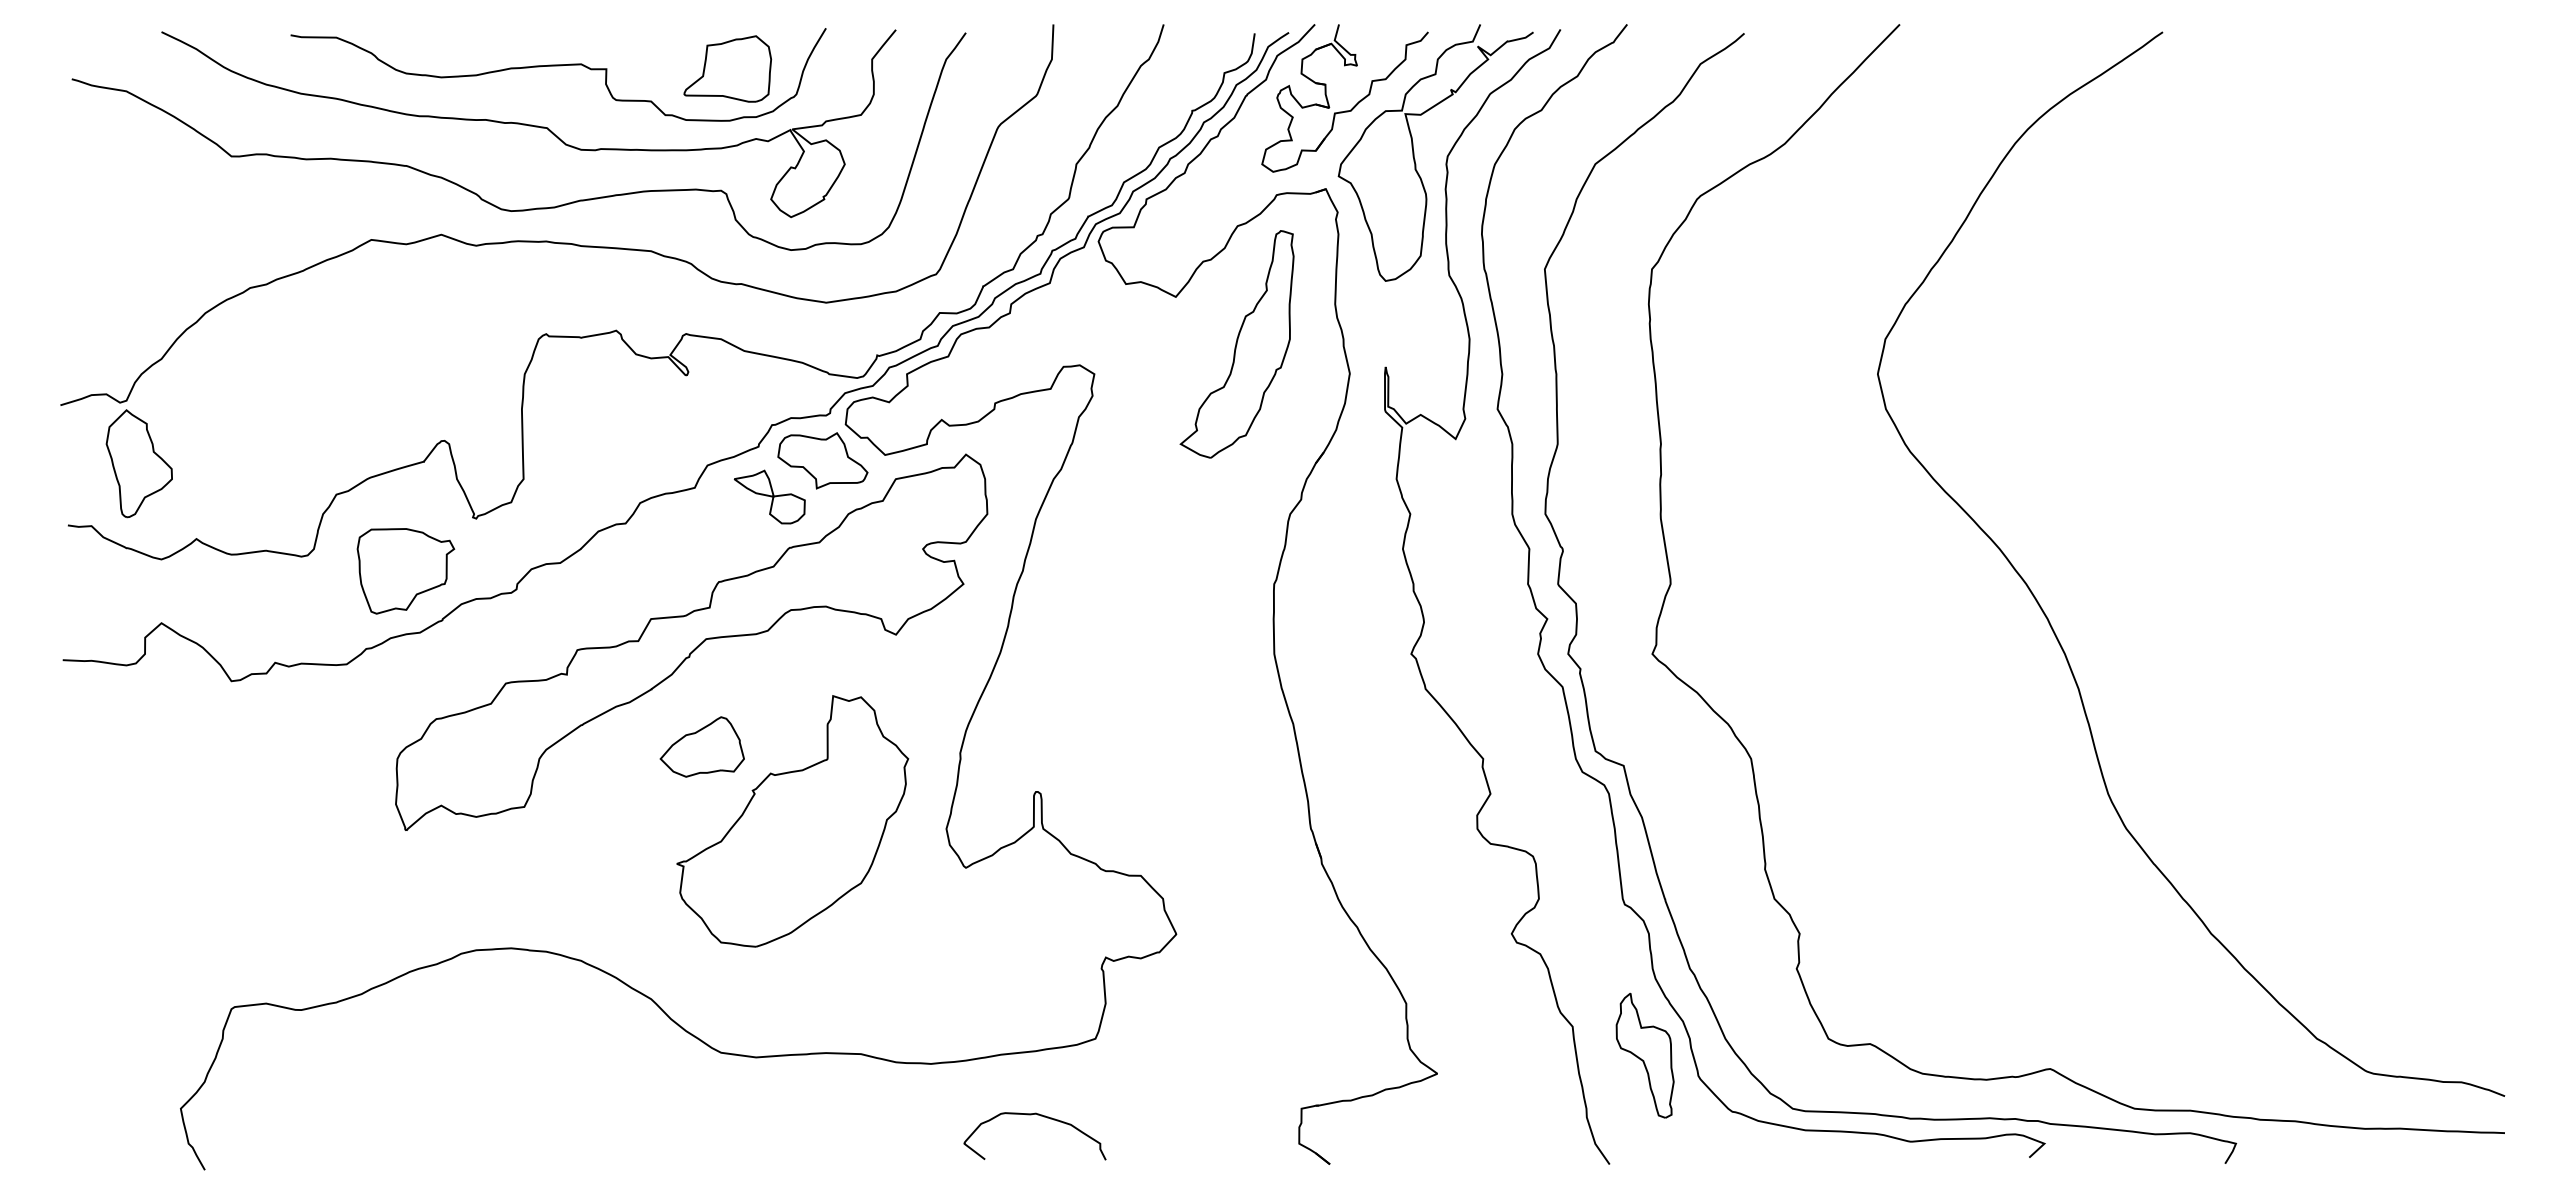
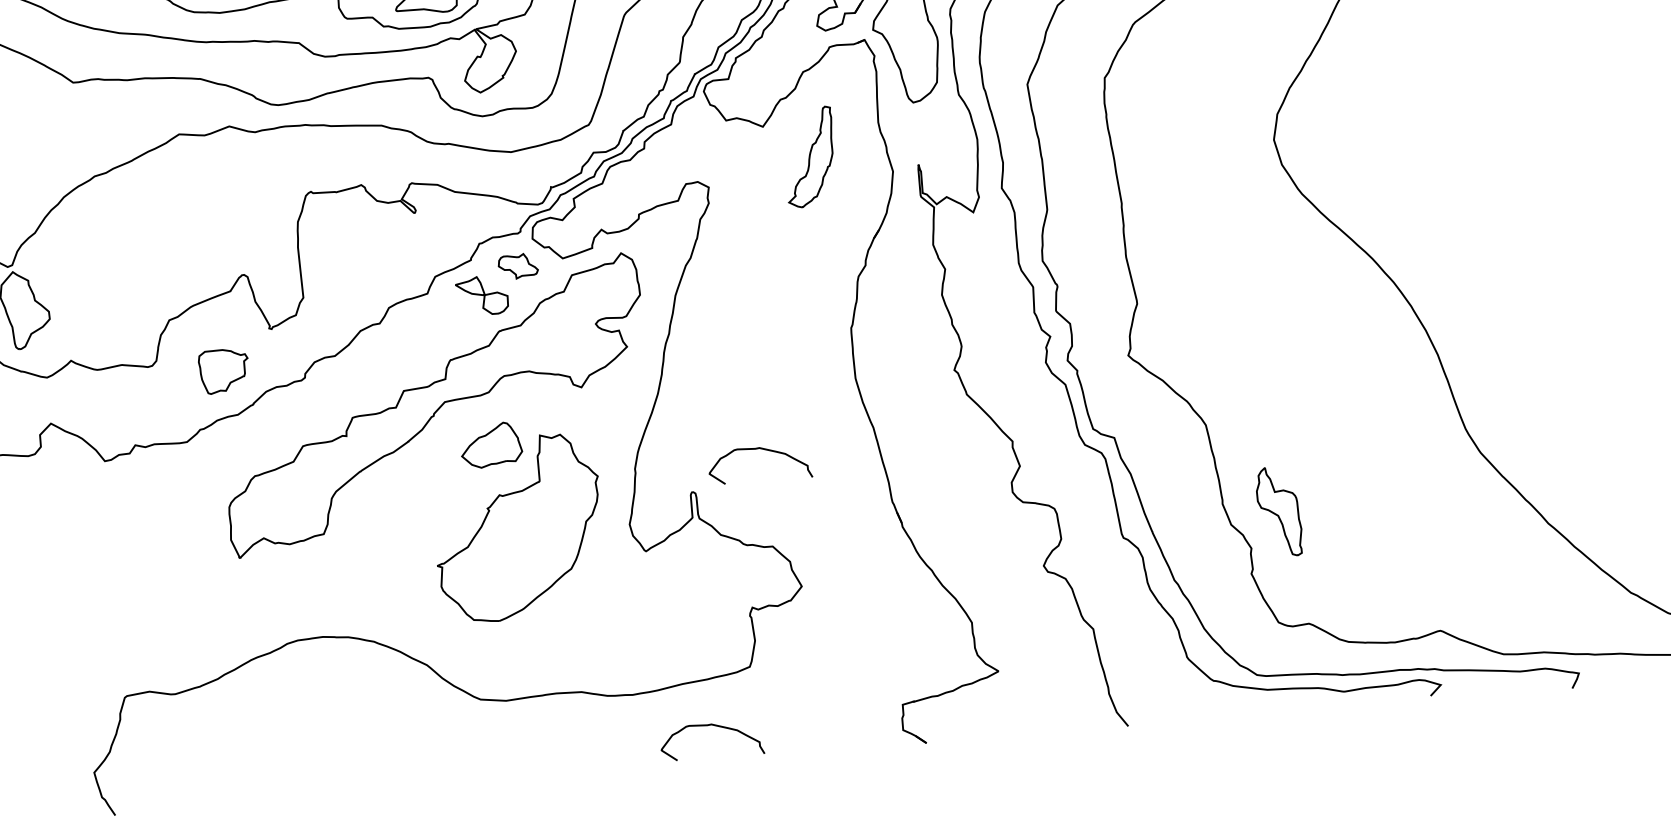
part: (1236, 344) -> (809, 157), size x0.6
part: (822, 460) -> (517, 266), size x0.6
part: (405, 571) -> (223, 371), size x0.7
curve: (1138, 741) -> (762, 449), added
part: (701, 746) -> (490, 445), moved
part: (1644, 1055) -> (1278, 511), moved

